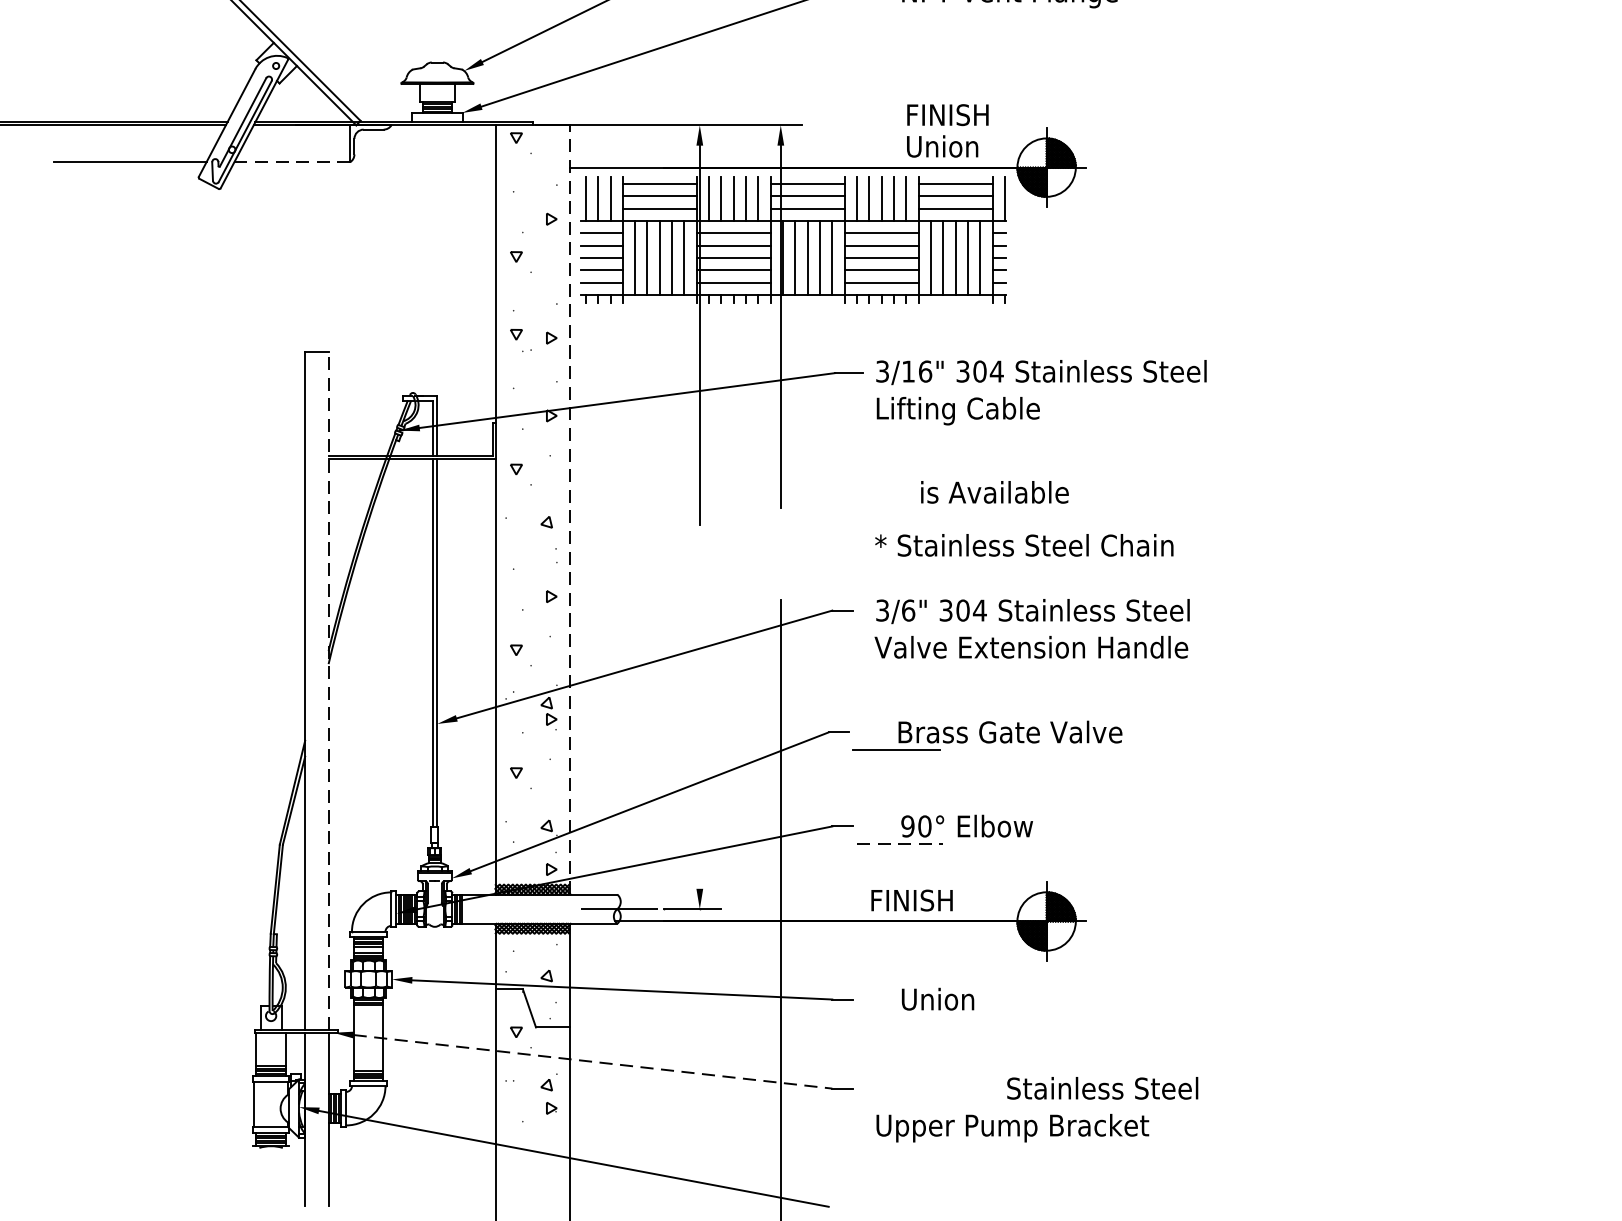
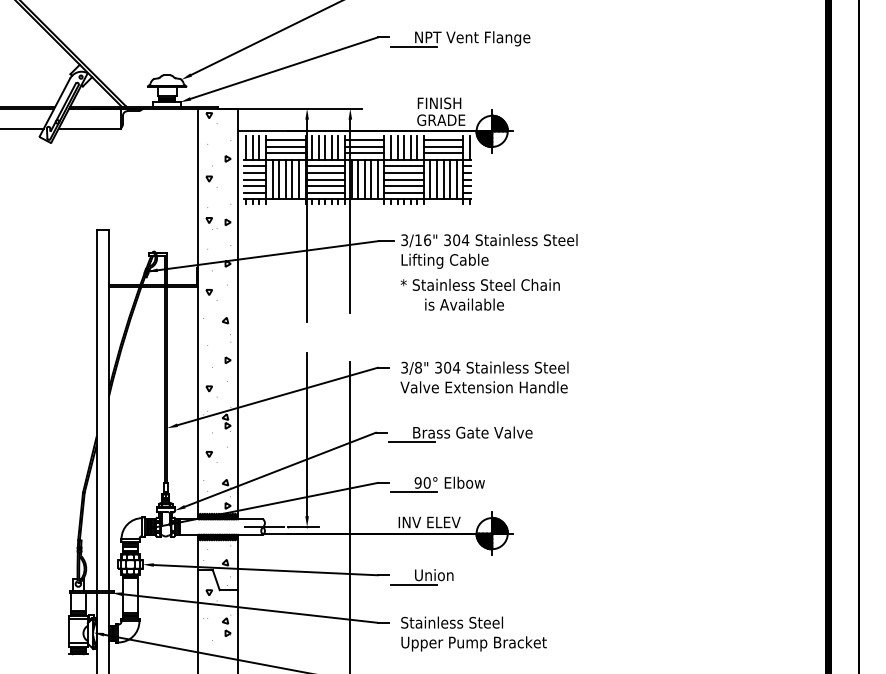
line: (899, 8) -> (413, 46), added
text: (951, 145) -> (441, 119), Union -> GRADE
line: (291, 162) -> (89, 128), dashed -> solid
line: (569, 508) -> (237, 313), dashed -> solid
text: (1022, 544) -> (479, 284), moved
text: (908, 610) -> (418, 367), 3/6" -> 3/8"
line: (329, 690) -> (109, 410), dashed -> solid
line: (700, 735) -> (307, 434), added
line: (901, 844) -> (414, 492), dashed -> solid
text: (931, 900) -> (430, 522), FINISH -> INV ELEV
line: (899, 1016) -> (413, 584), added
line: (593, 1061) -> (250, 608), dashed -> solid
text: (1101, 1088) -> (451, 622), moved

